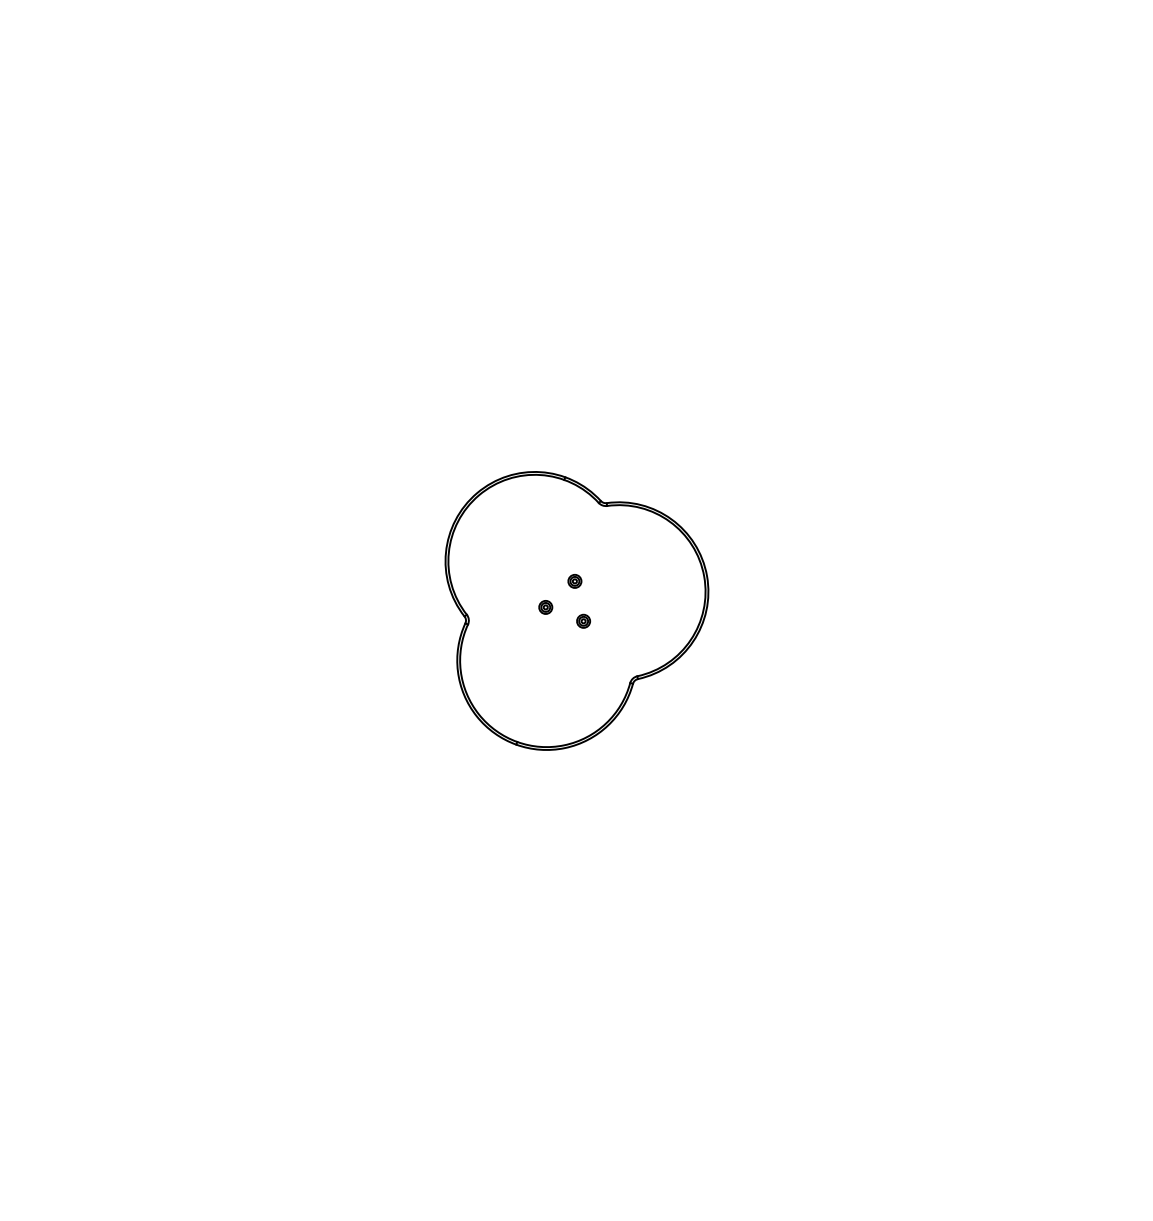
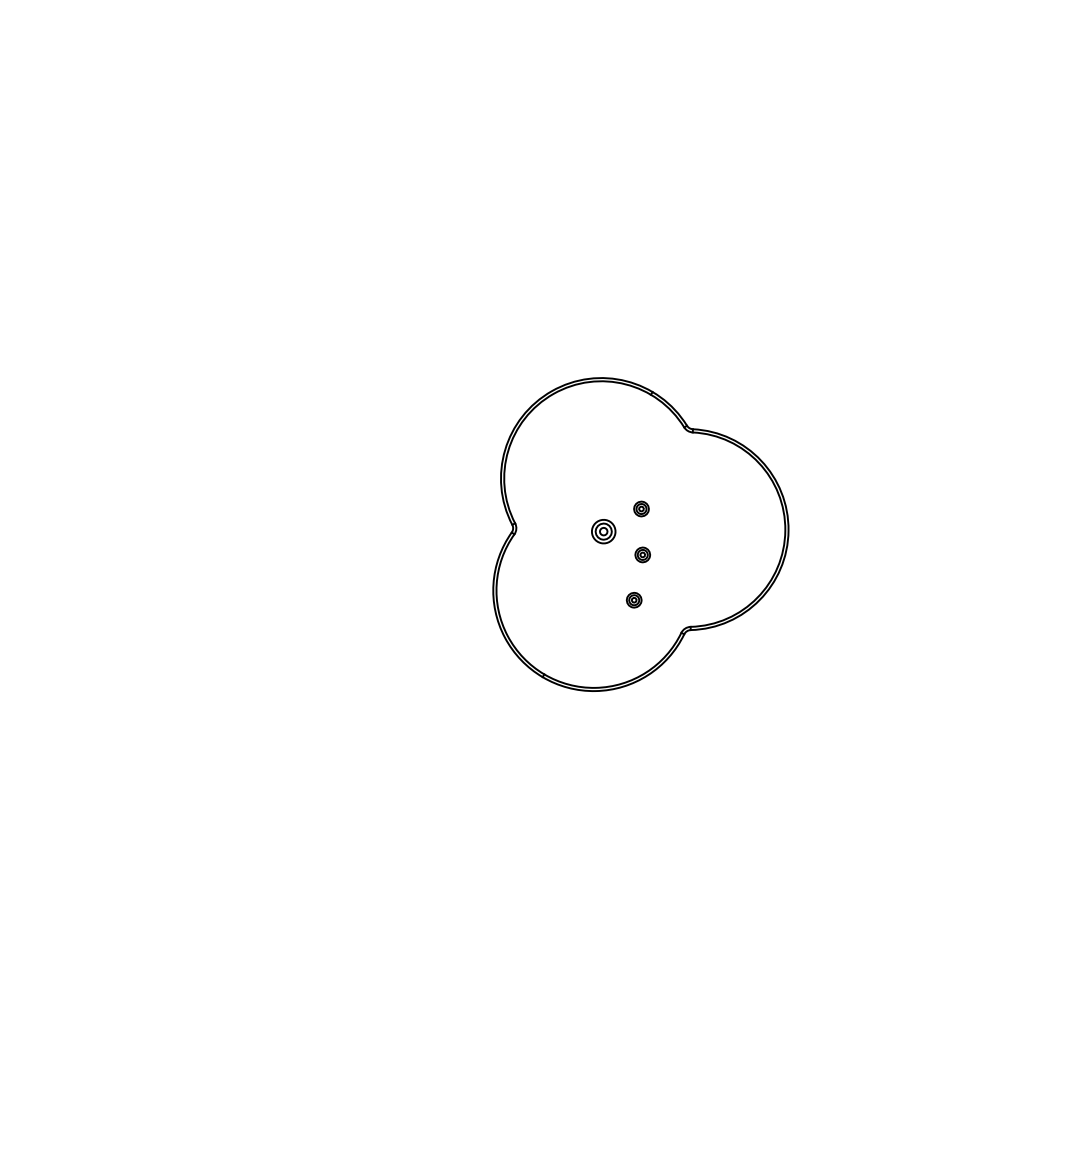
part: (545, 607) -> (603, 531), size x1.6
part: (583, 661) -> (634, 599), added

